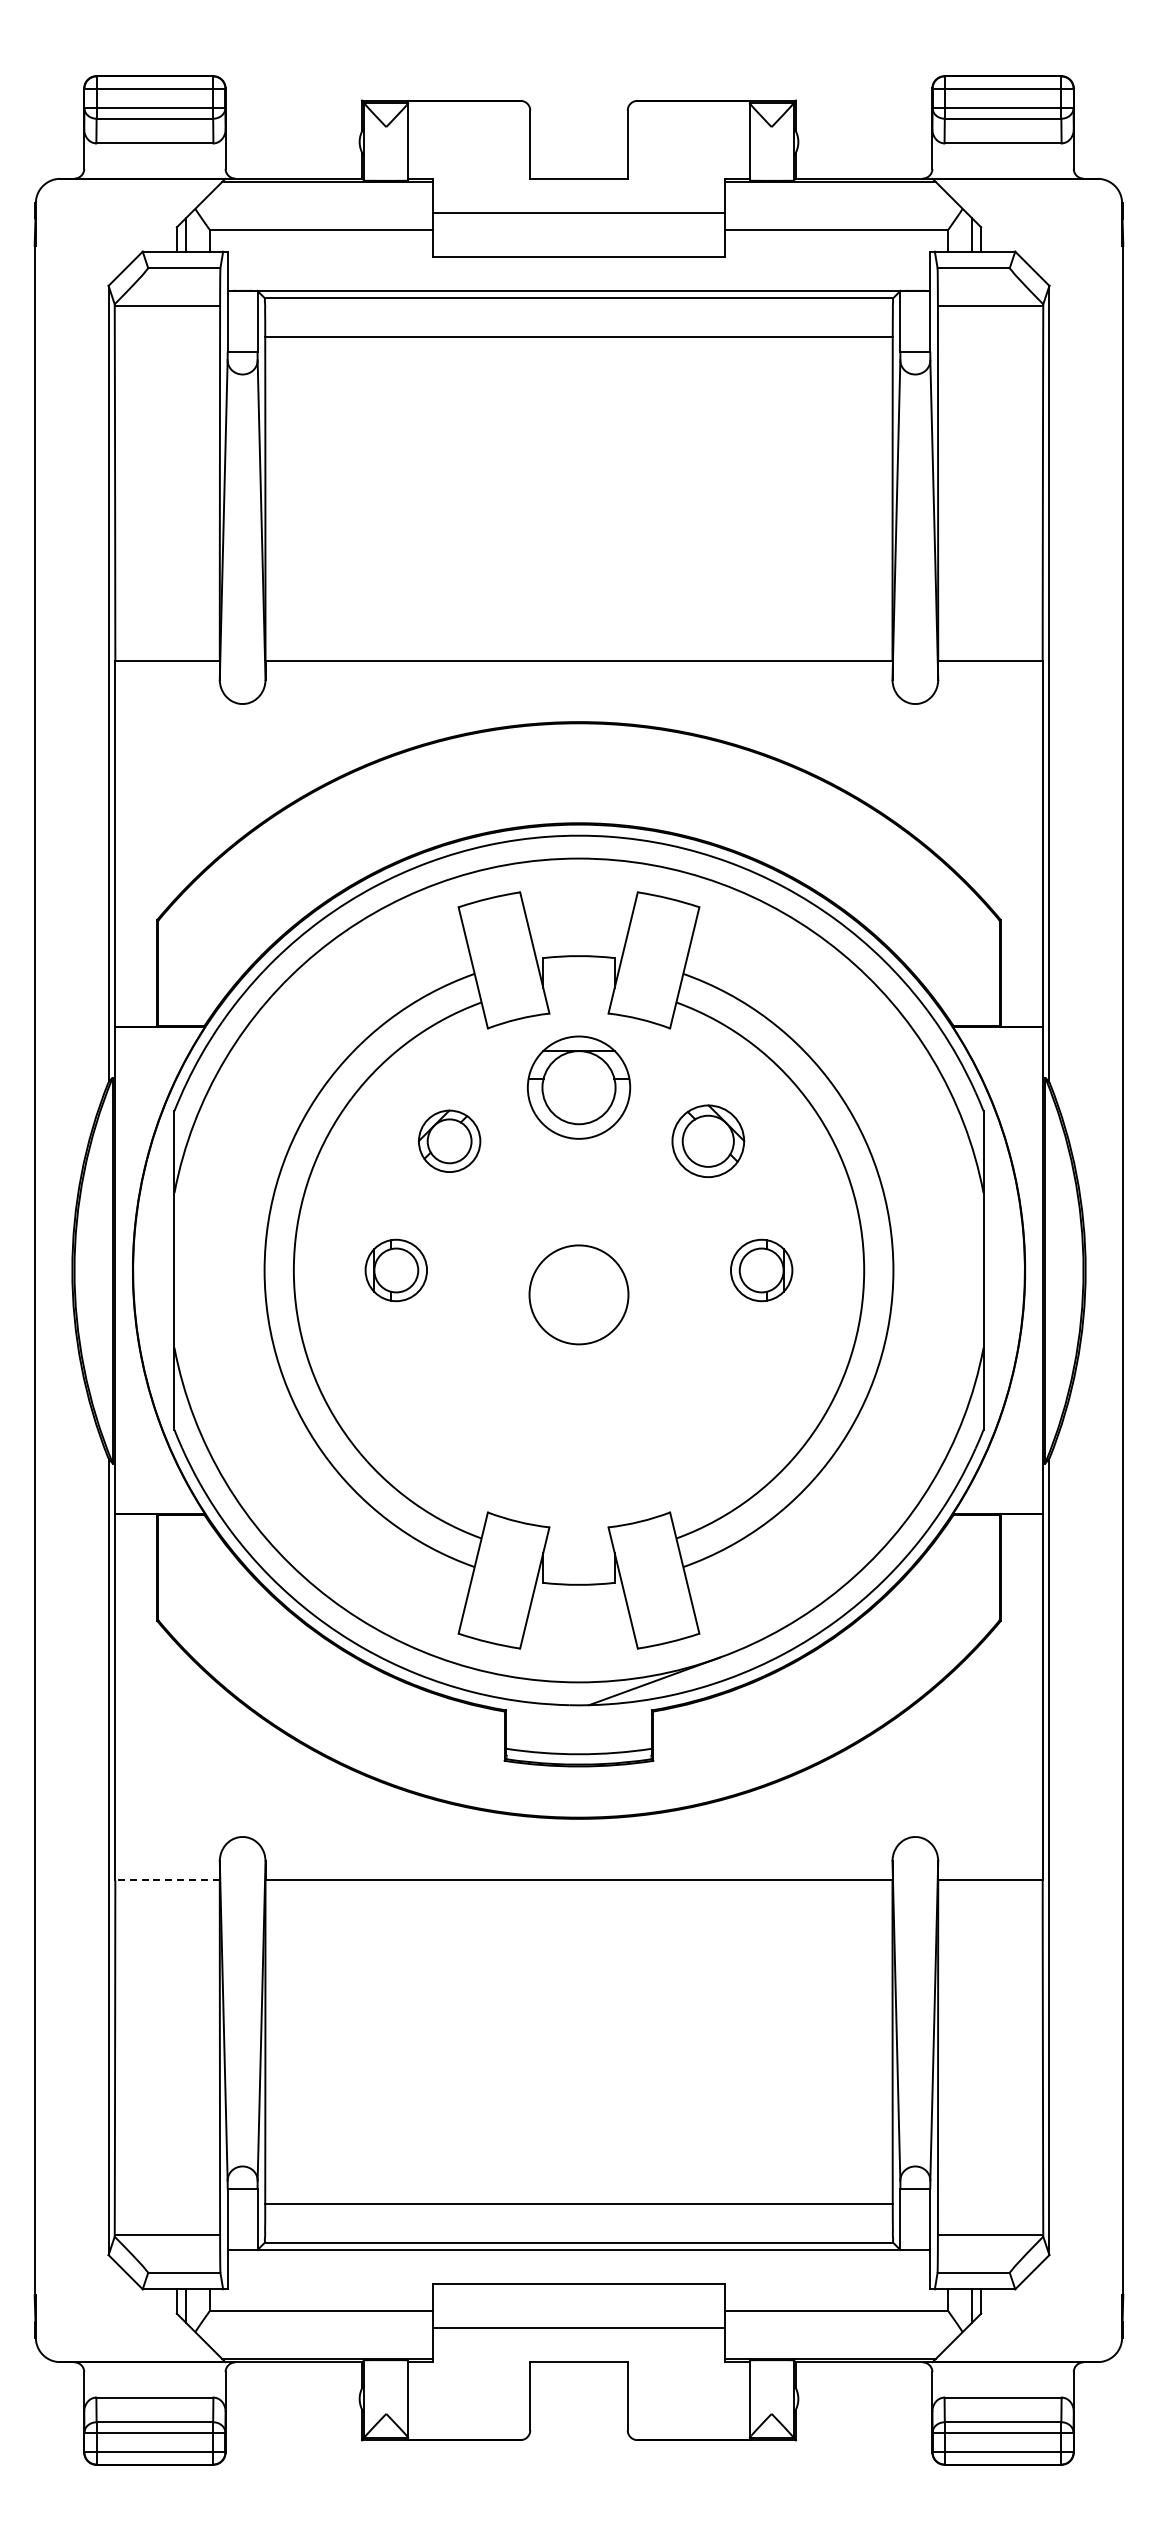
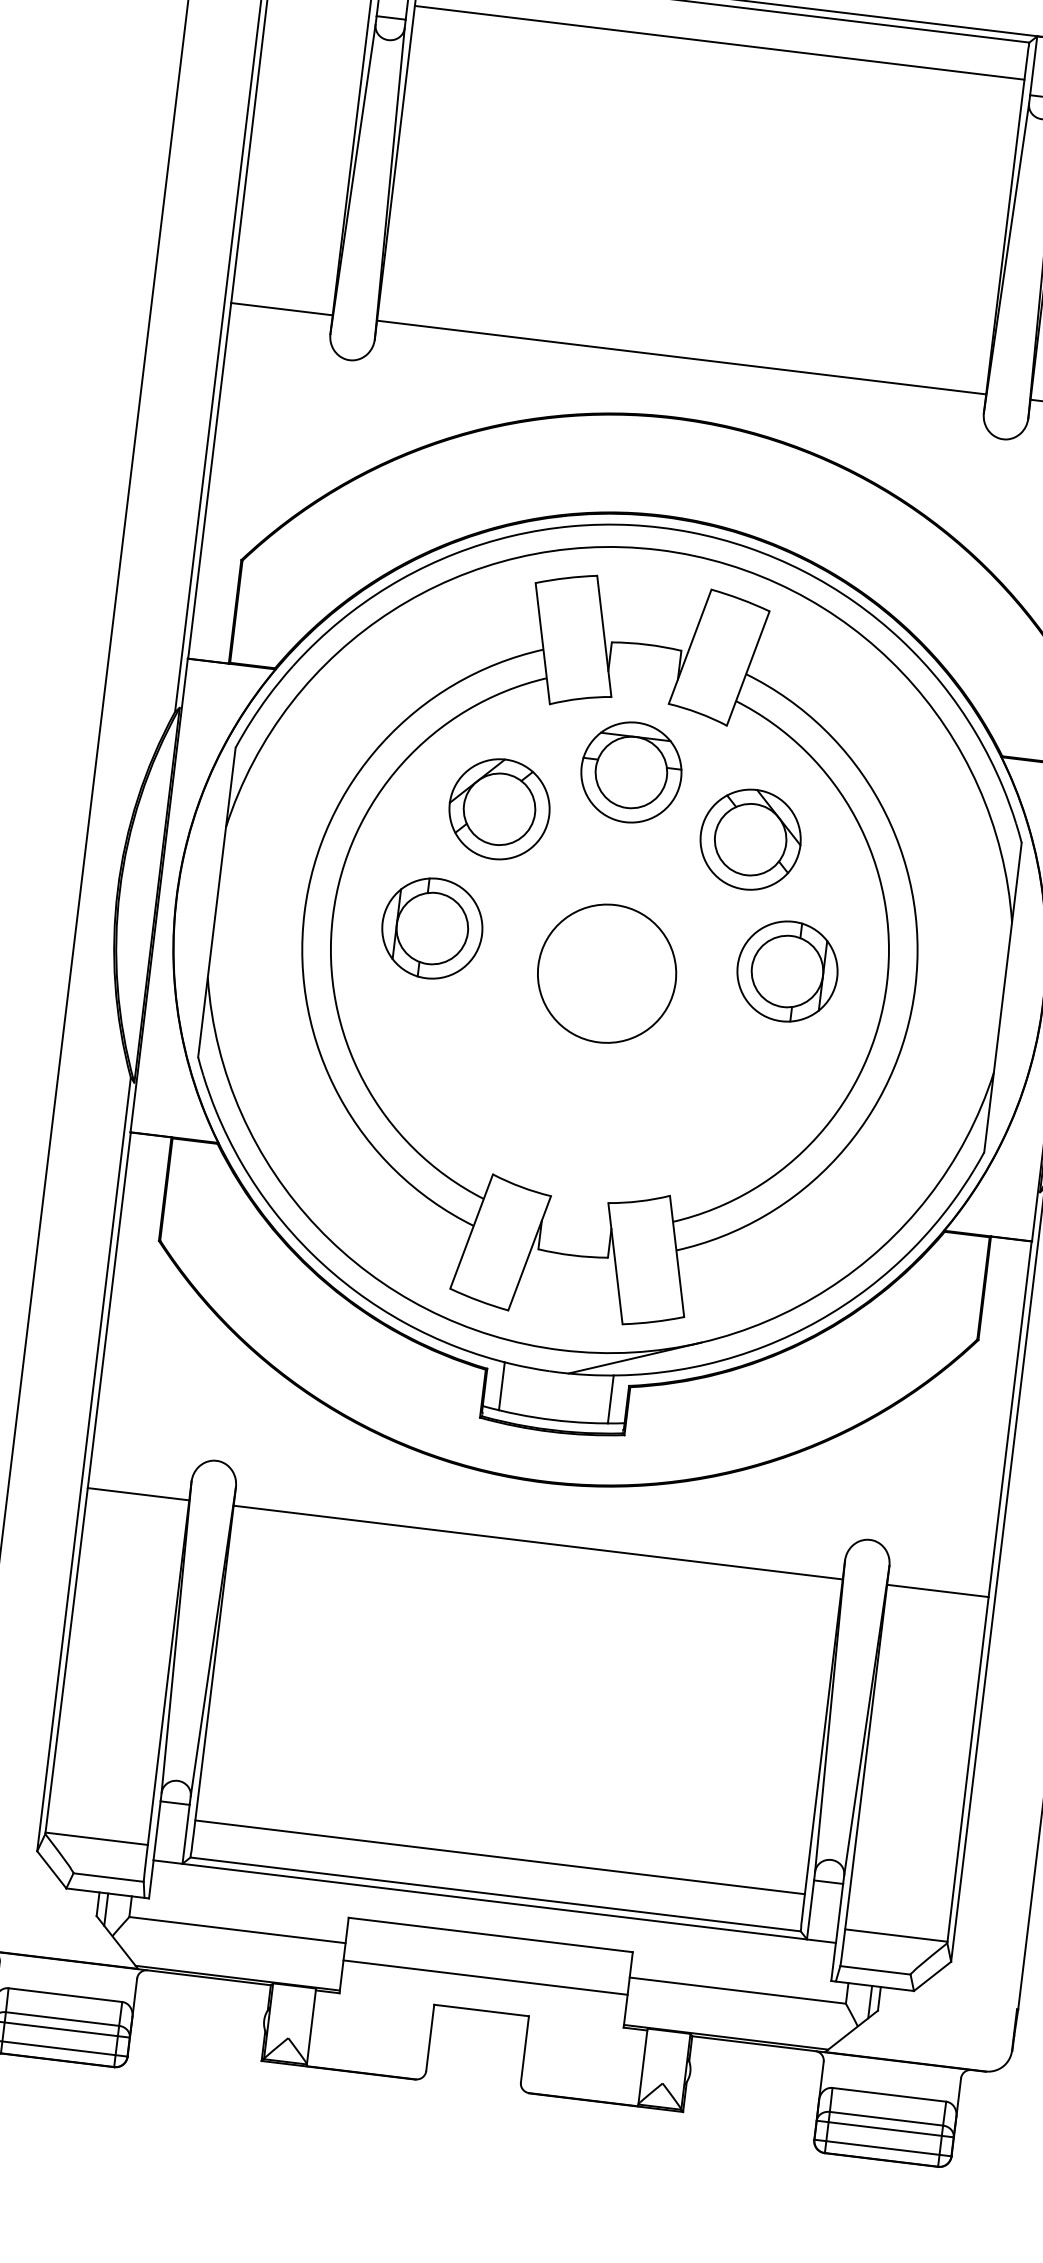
part: (449, 1141) -> (499, 809), size x1.67
part: (708, 1141) -> (750, 839), size x1.43
part: (396, 1270) -> (432, 928), size x1.67
part: (761, 1270) -> (787, 971), size x1.67
circle: (578, 1294) -> (606, 973), size x1.43
line: (522, 1726) -> (501, 1386), added
line: (635, 1726) -> (611, 1399), added
line: (167, 1880) -> (138, 1494), dashed -> solid

